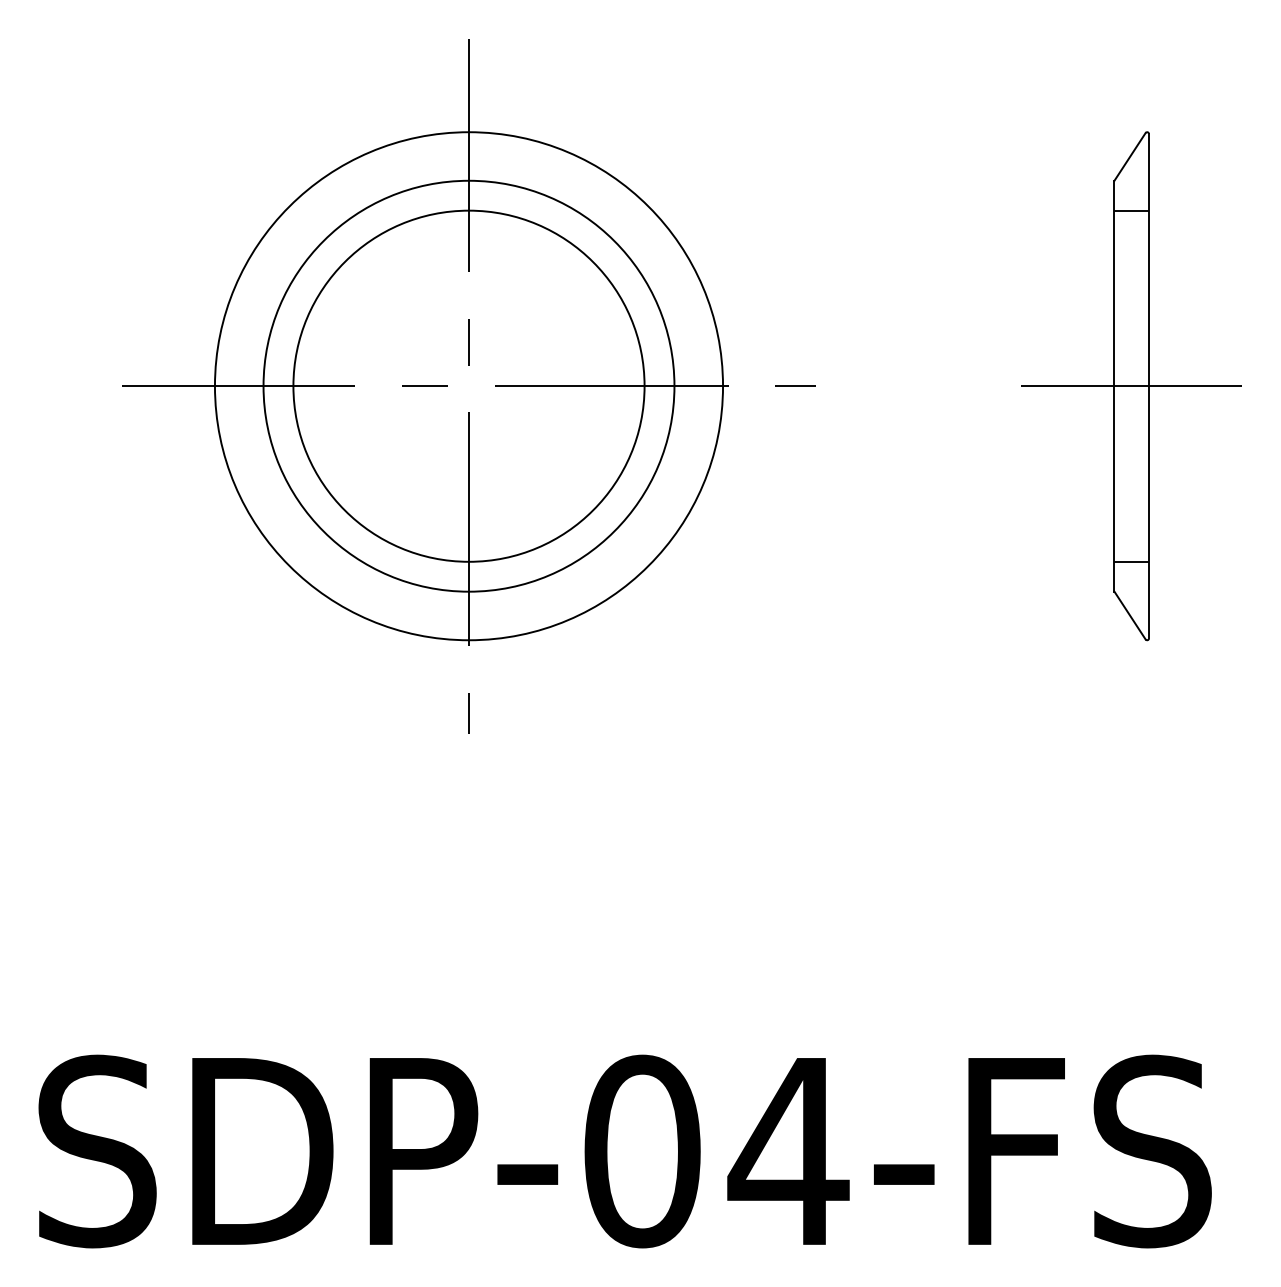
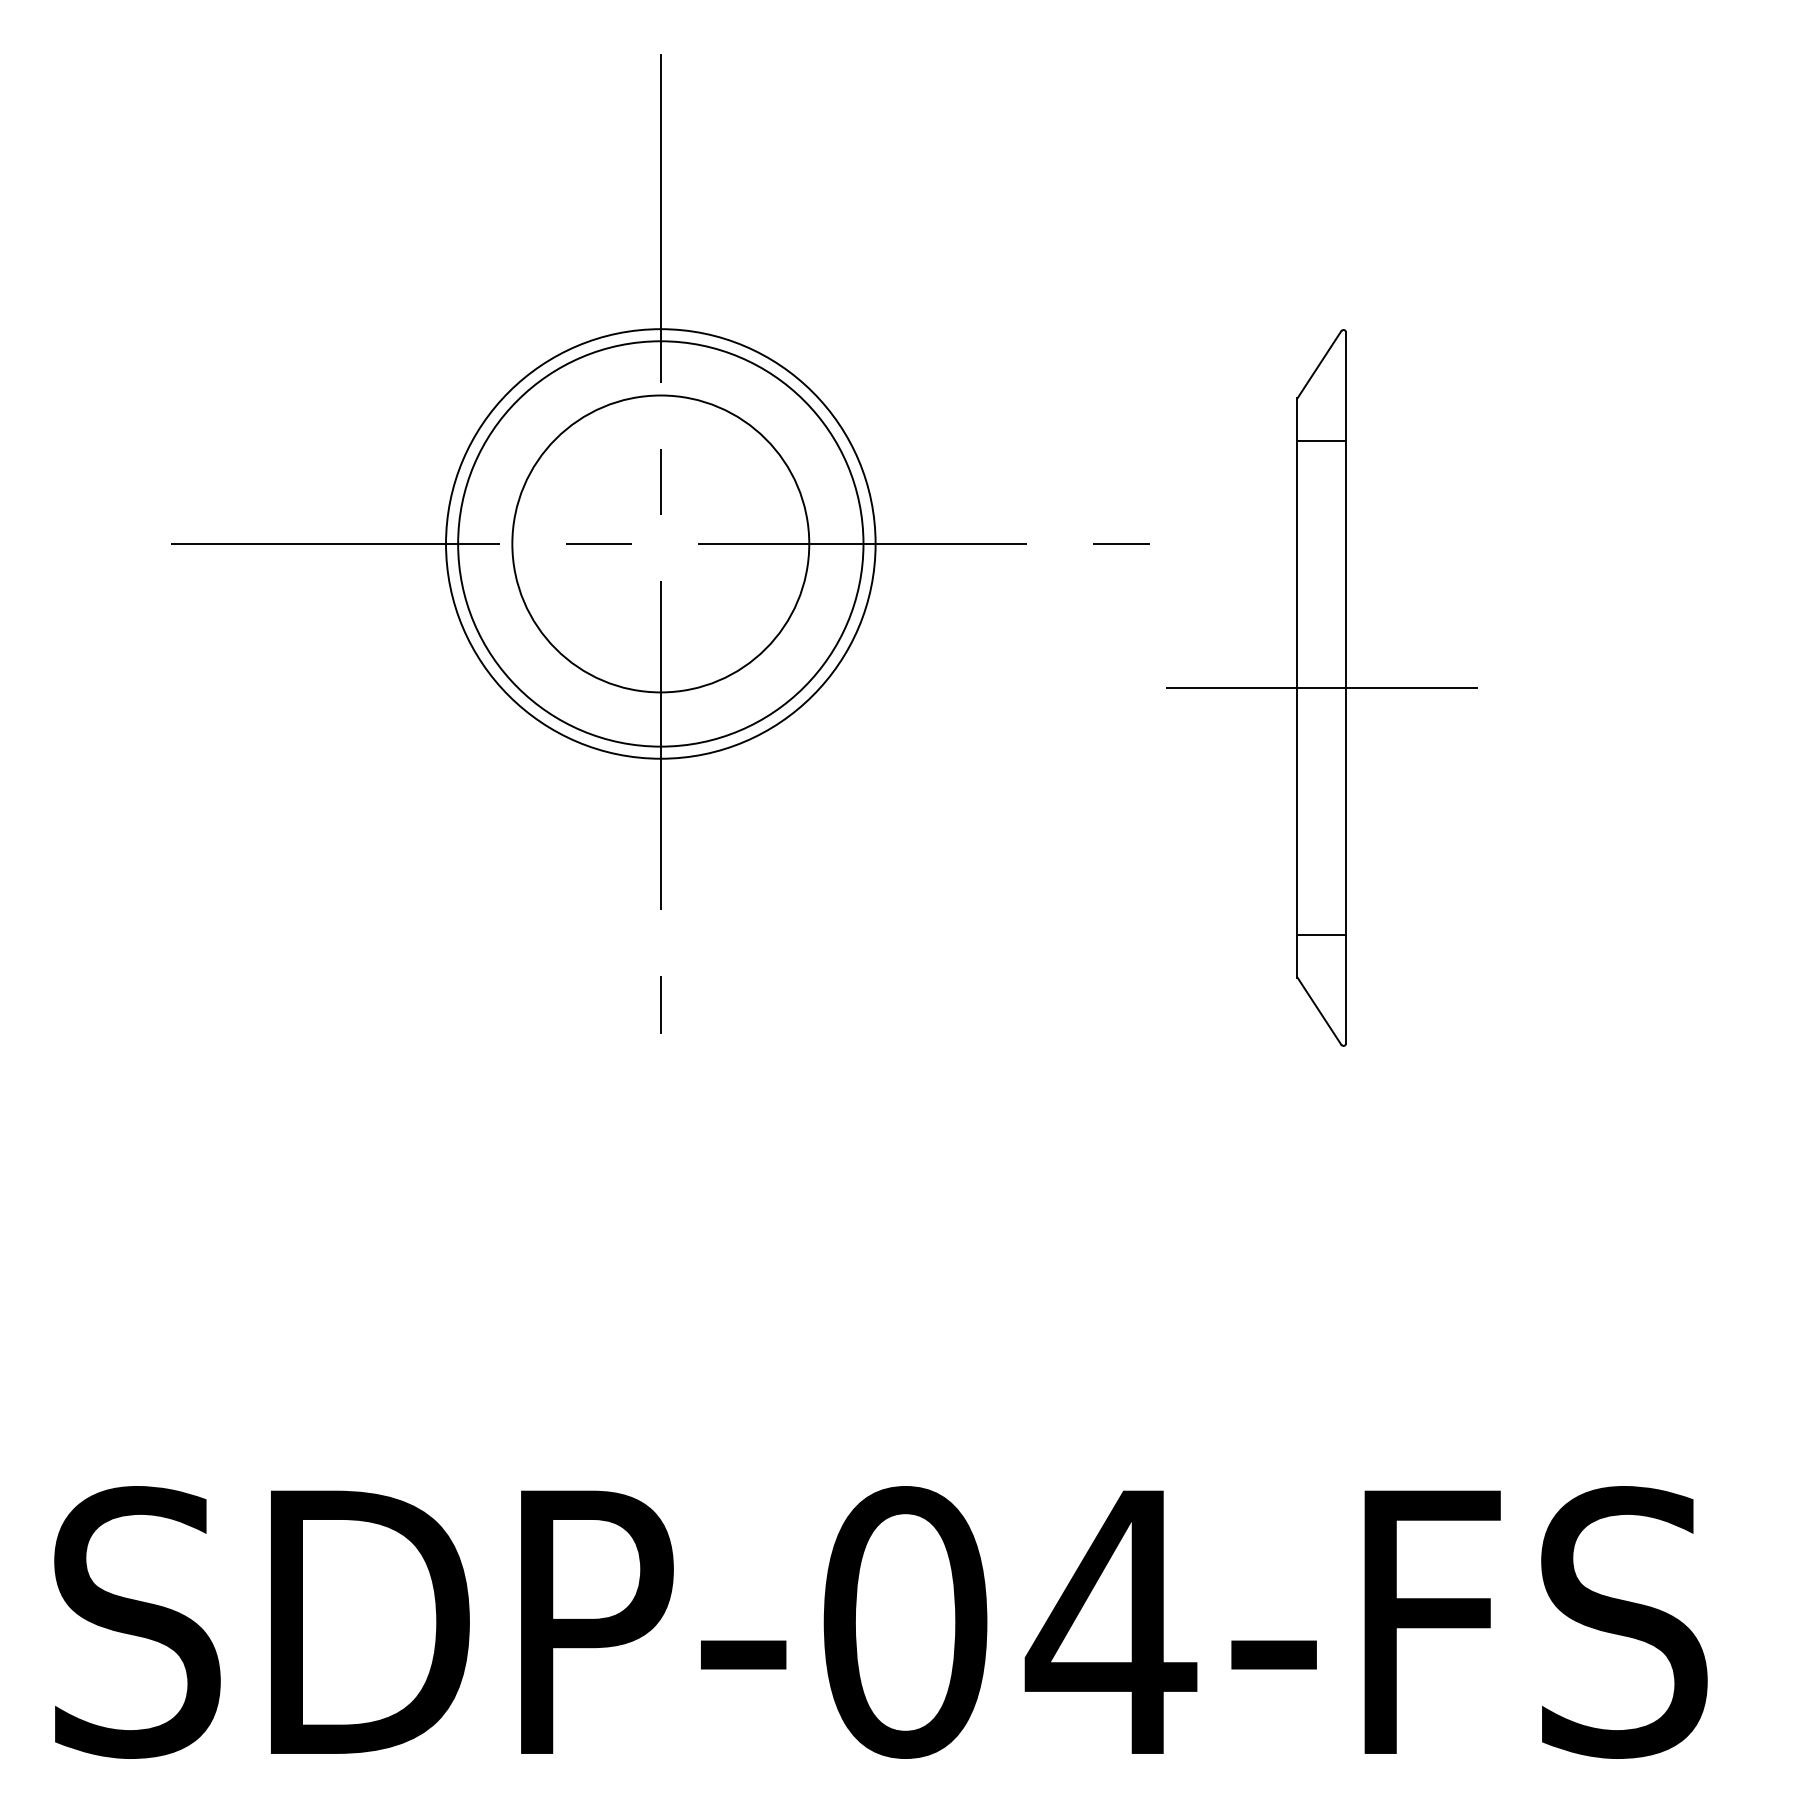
circle: (468, 385) -> (660, 543), size x0.6
circle: (468, 385) -> (660, 543), size x0.6
circle: (468, 385) -> (660, 543), size x0.7
part: (1131, 385) -> (1321, 687), moved

